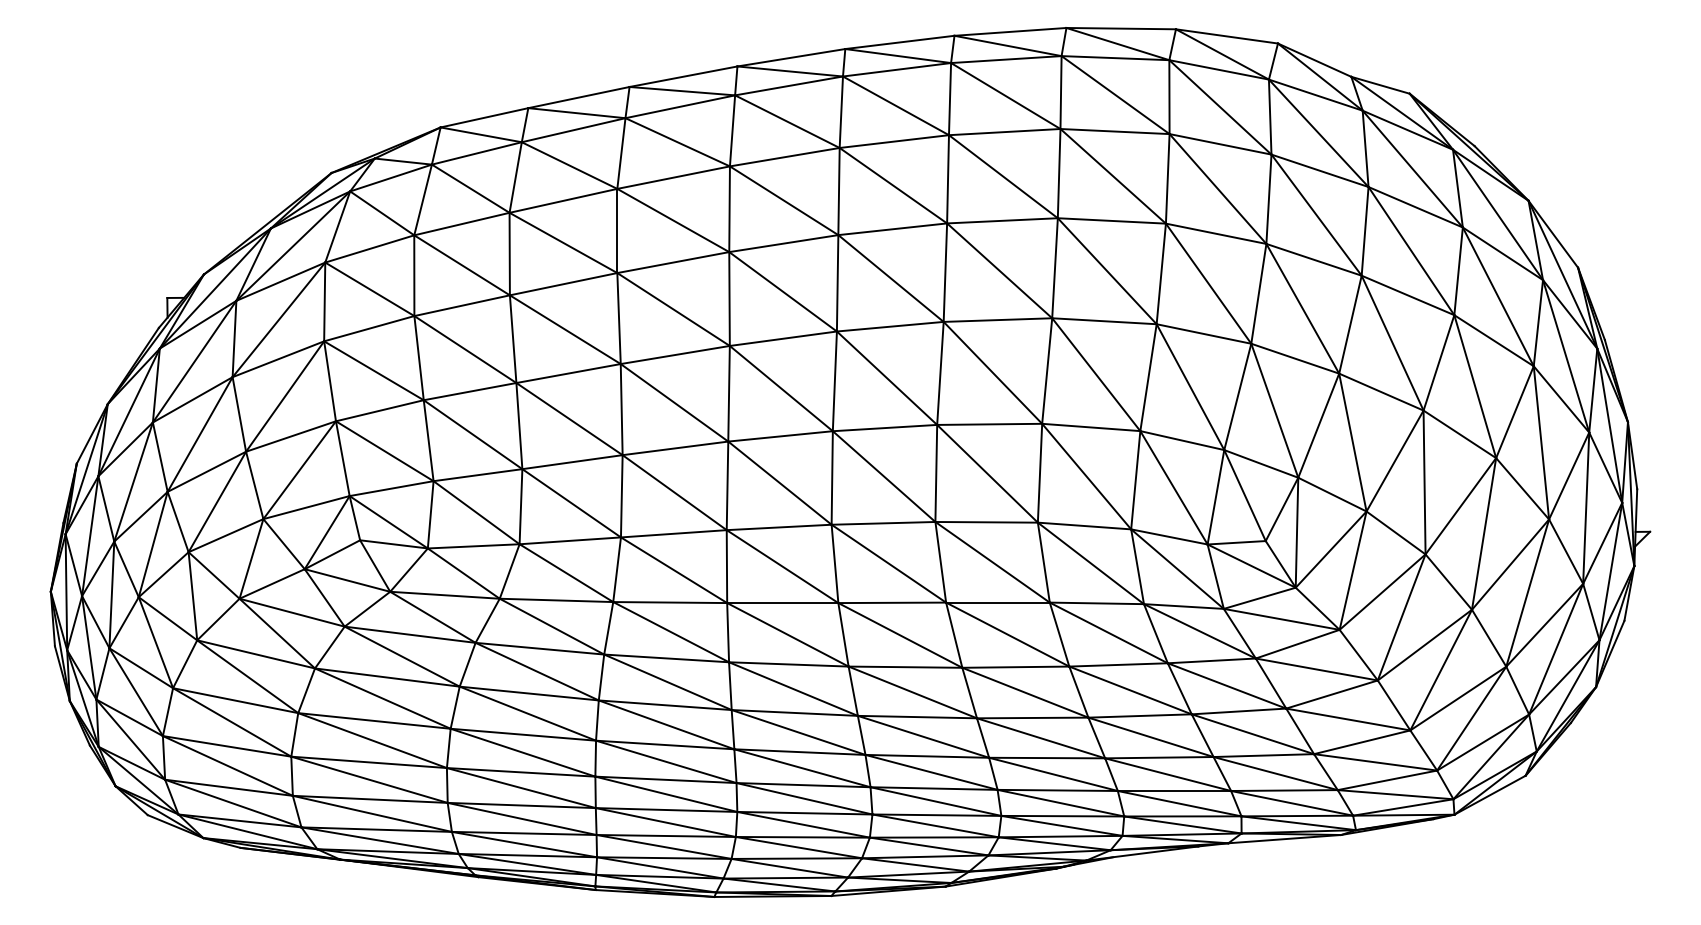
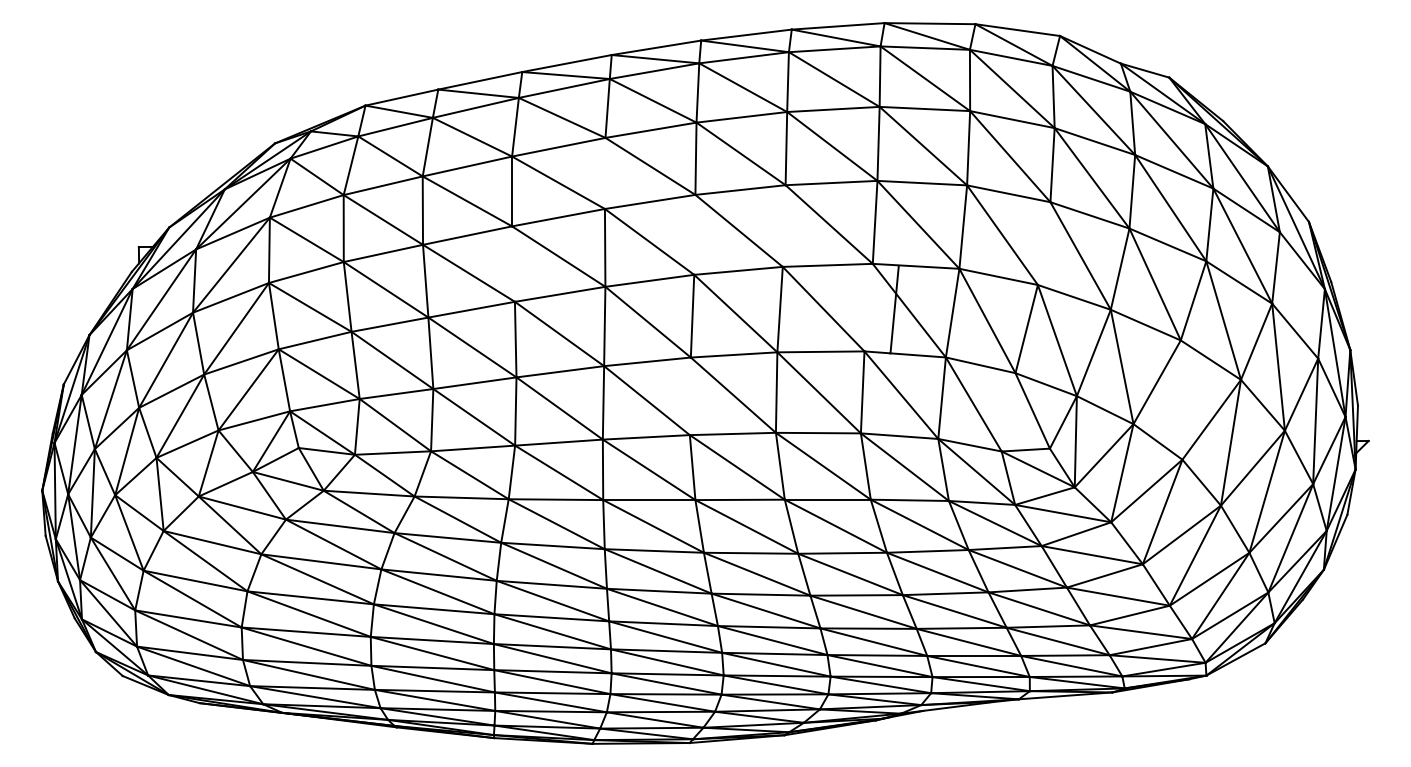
line: (728, 208) -> (604, 172), removed
line: (944, 271) -> (783, 225), removed
line: (837, 282) -> (694, 234), removed
line: (1258, 293) -> (1043, 243), removed
line: (619, 317) -> (513, 263), removed
line: (1565, 356) -> (1298, 295), removed
line: (1047, 370) -> (894, 309), moved
line: (831, 478) -> (689, 396), removed
line: (1424, 481) -> (1181, 399), removed
line: (1215, 497) -> (1008, 412), removed

